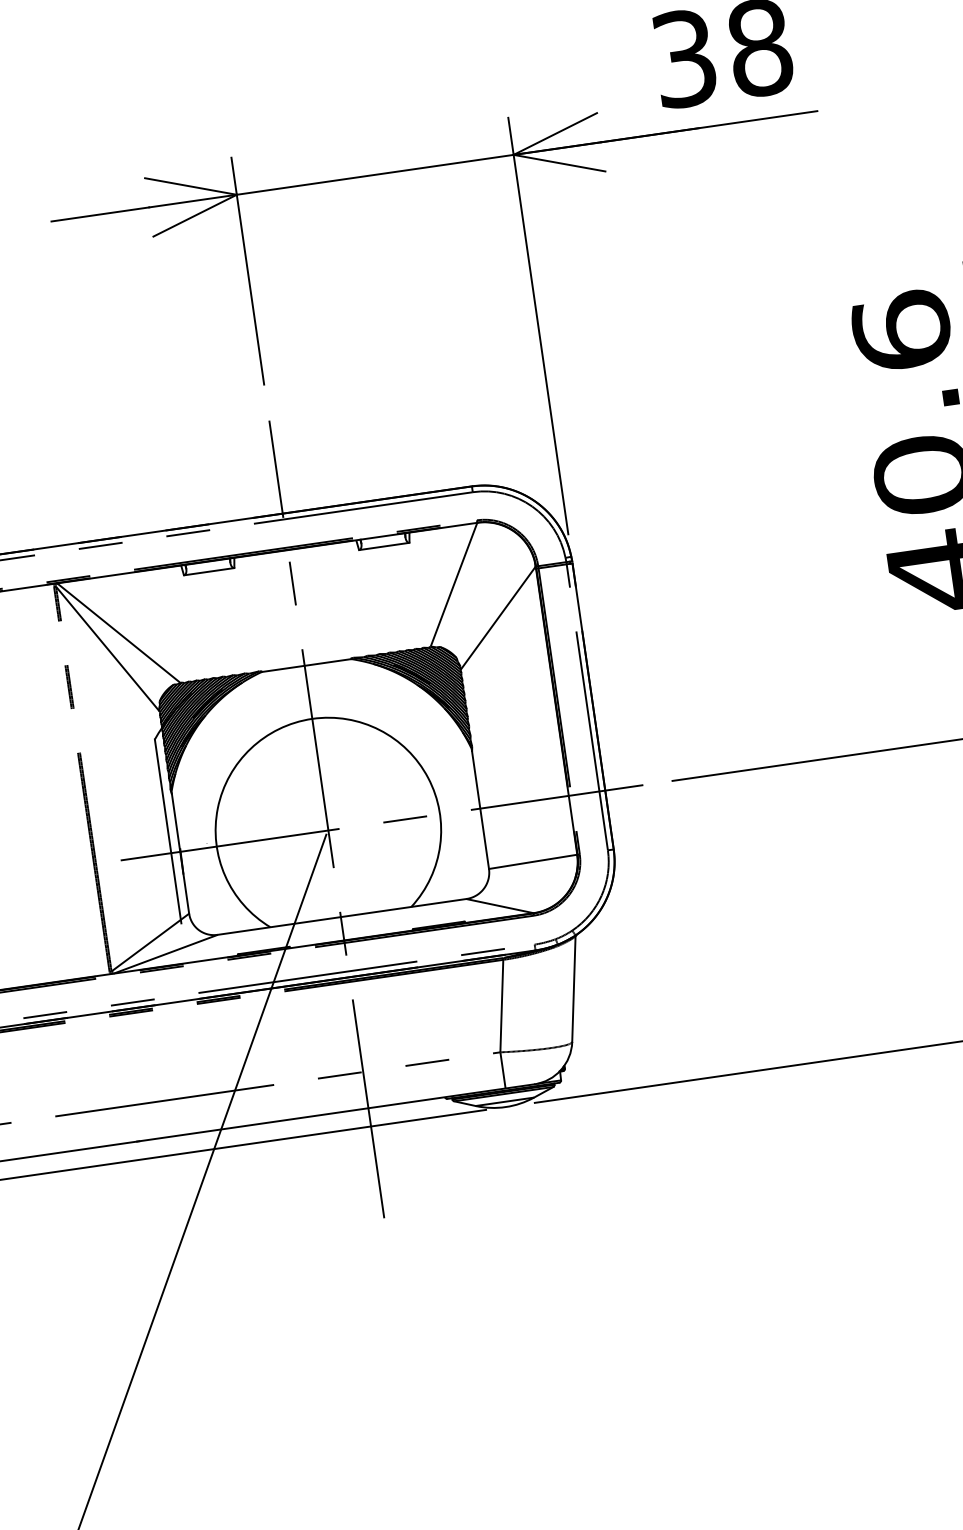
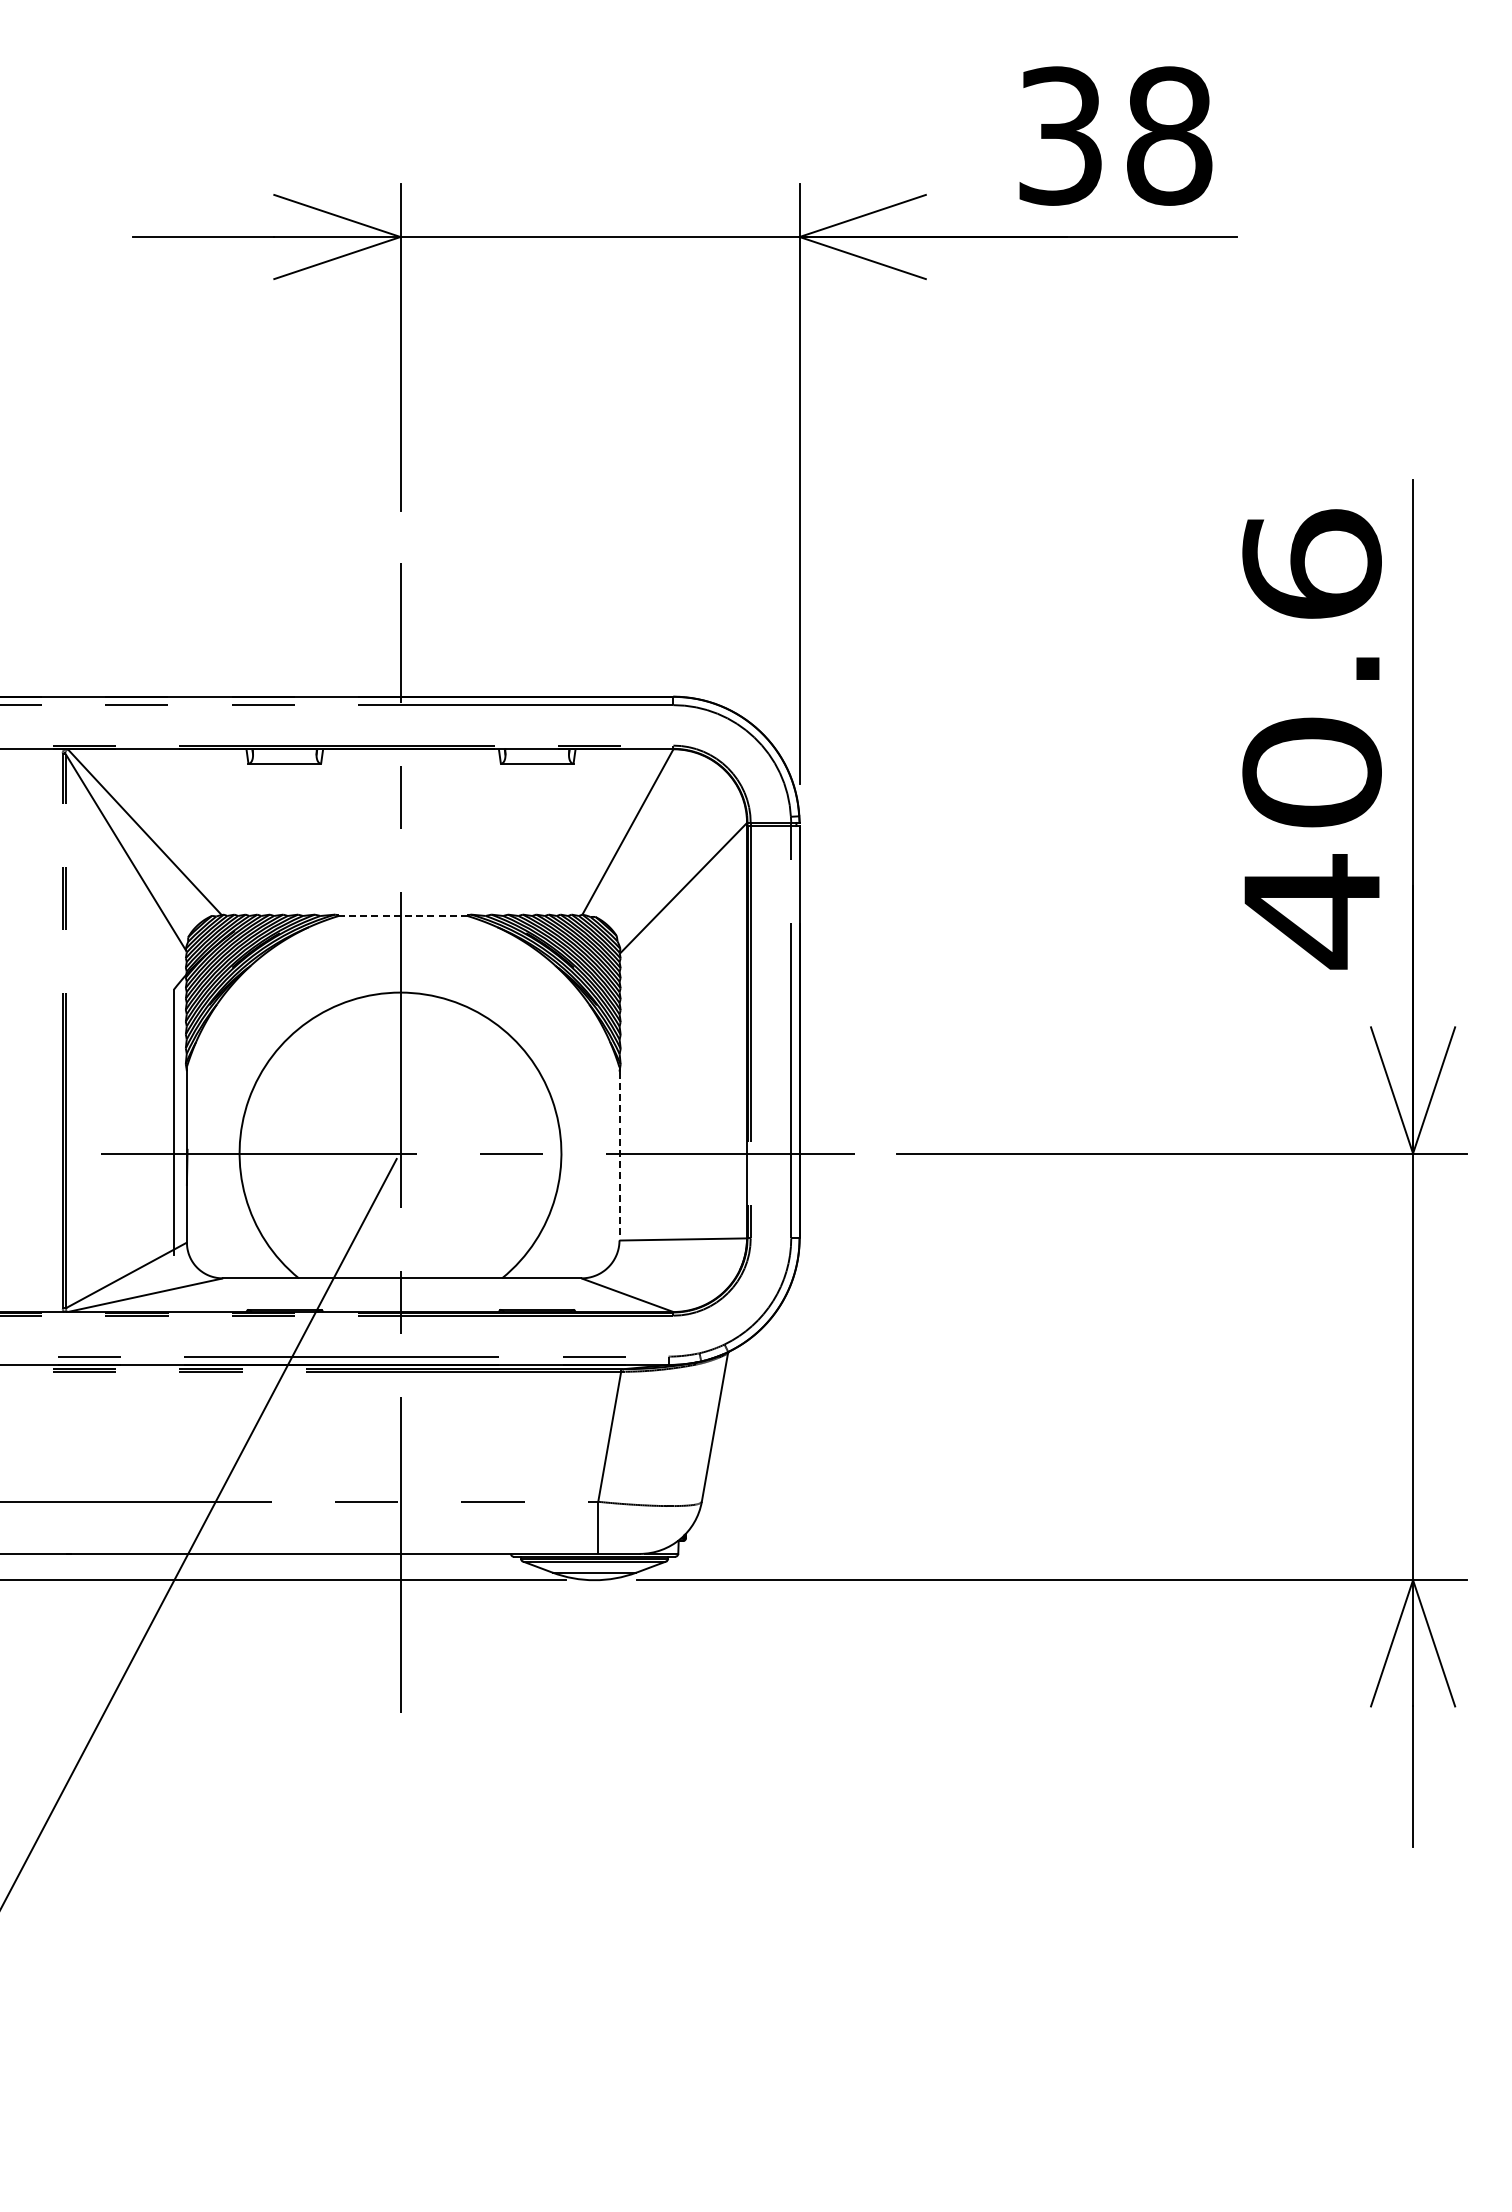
line: (306, 665) -> (403, 916), solid -> dashed
line: (480, 810) -> (619, 1156), solid -> dashed

